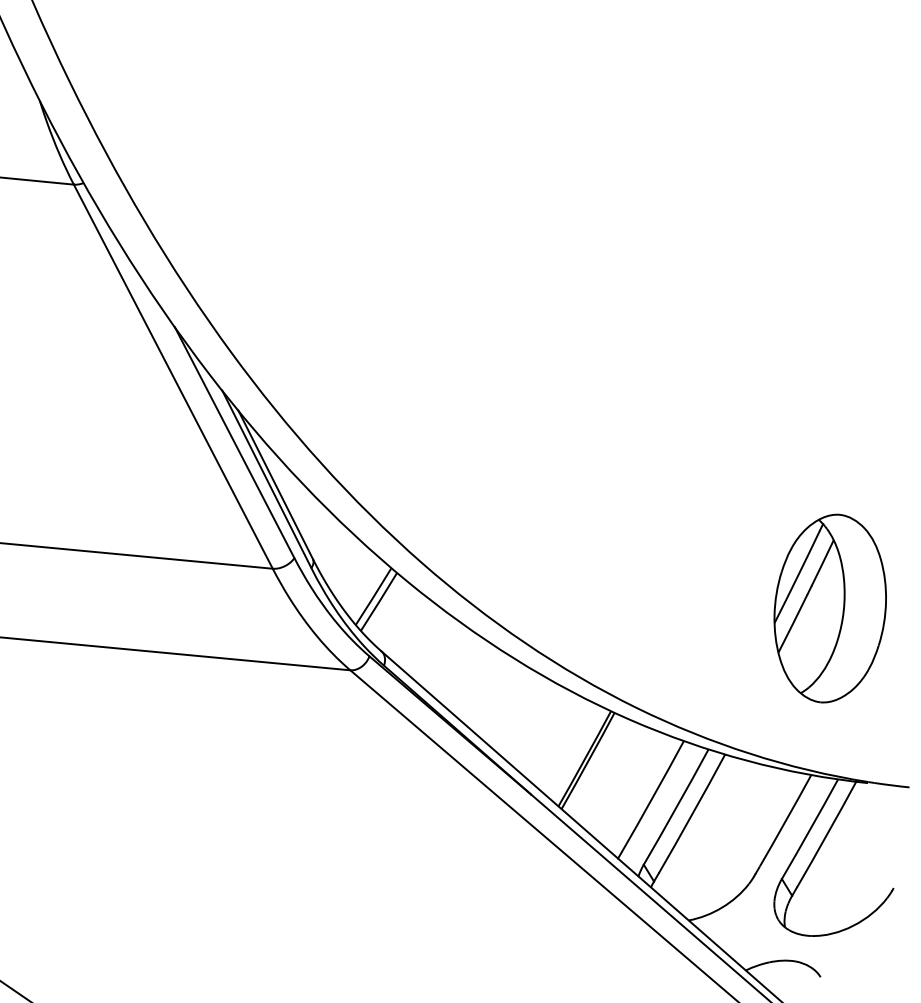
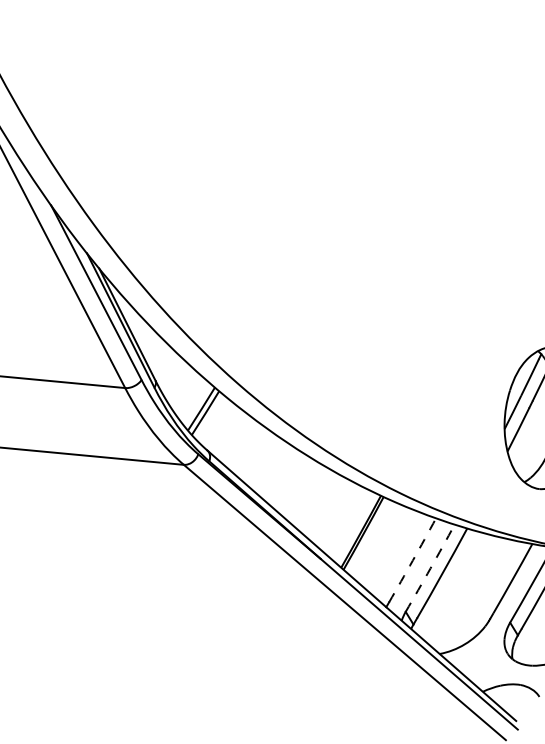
arc: (653, 796) -> (413, 560), solid -> dashed
arc: (676, 807) -> (430, 568), solid -> dashed

